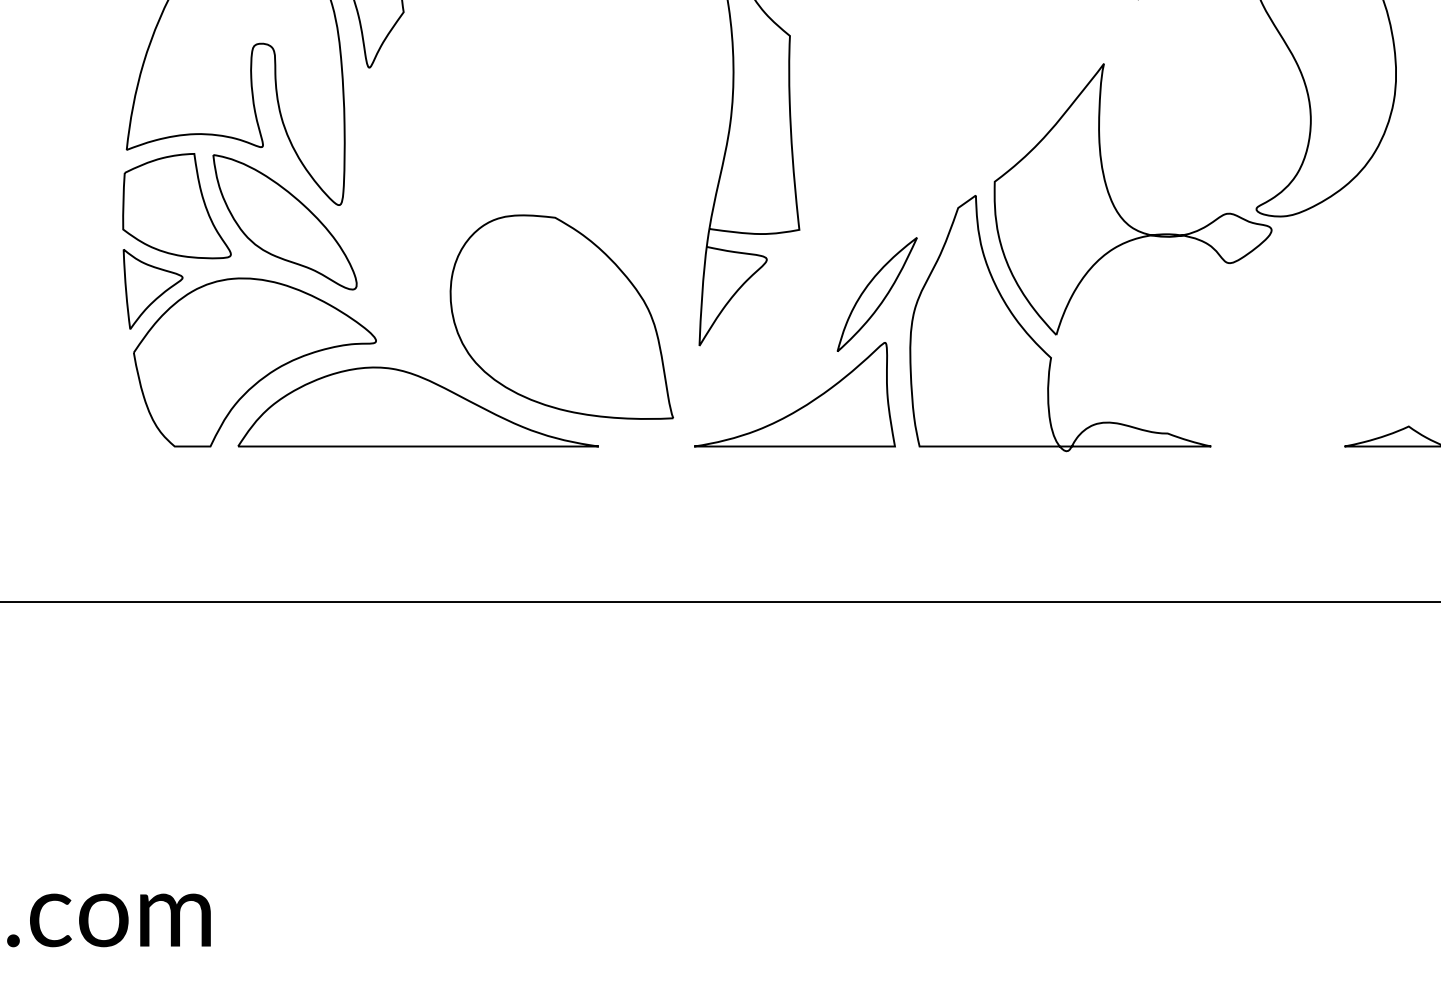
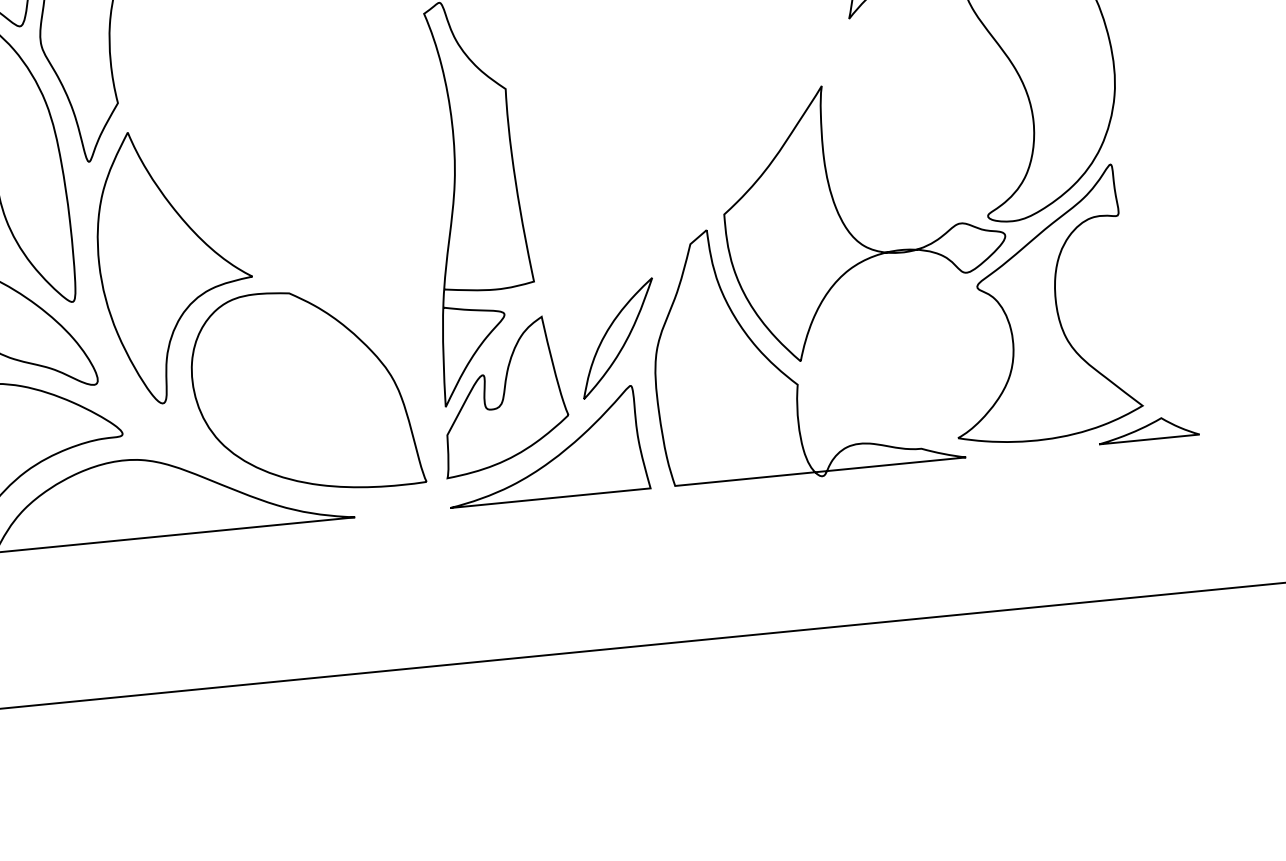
part: (444, 178) -> (174, 265), added
part: (1298, 303) -> (1039, 306), added
part: (757, 340) -> (503, 396), added

